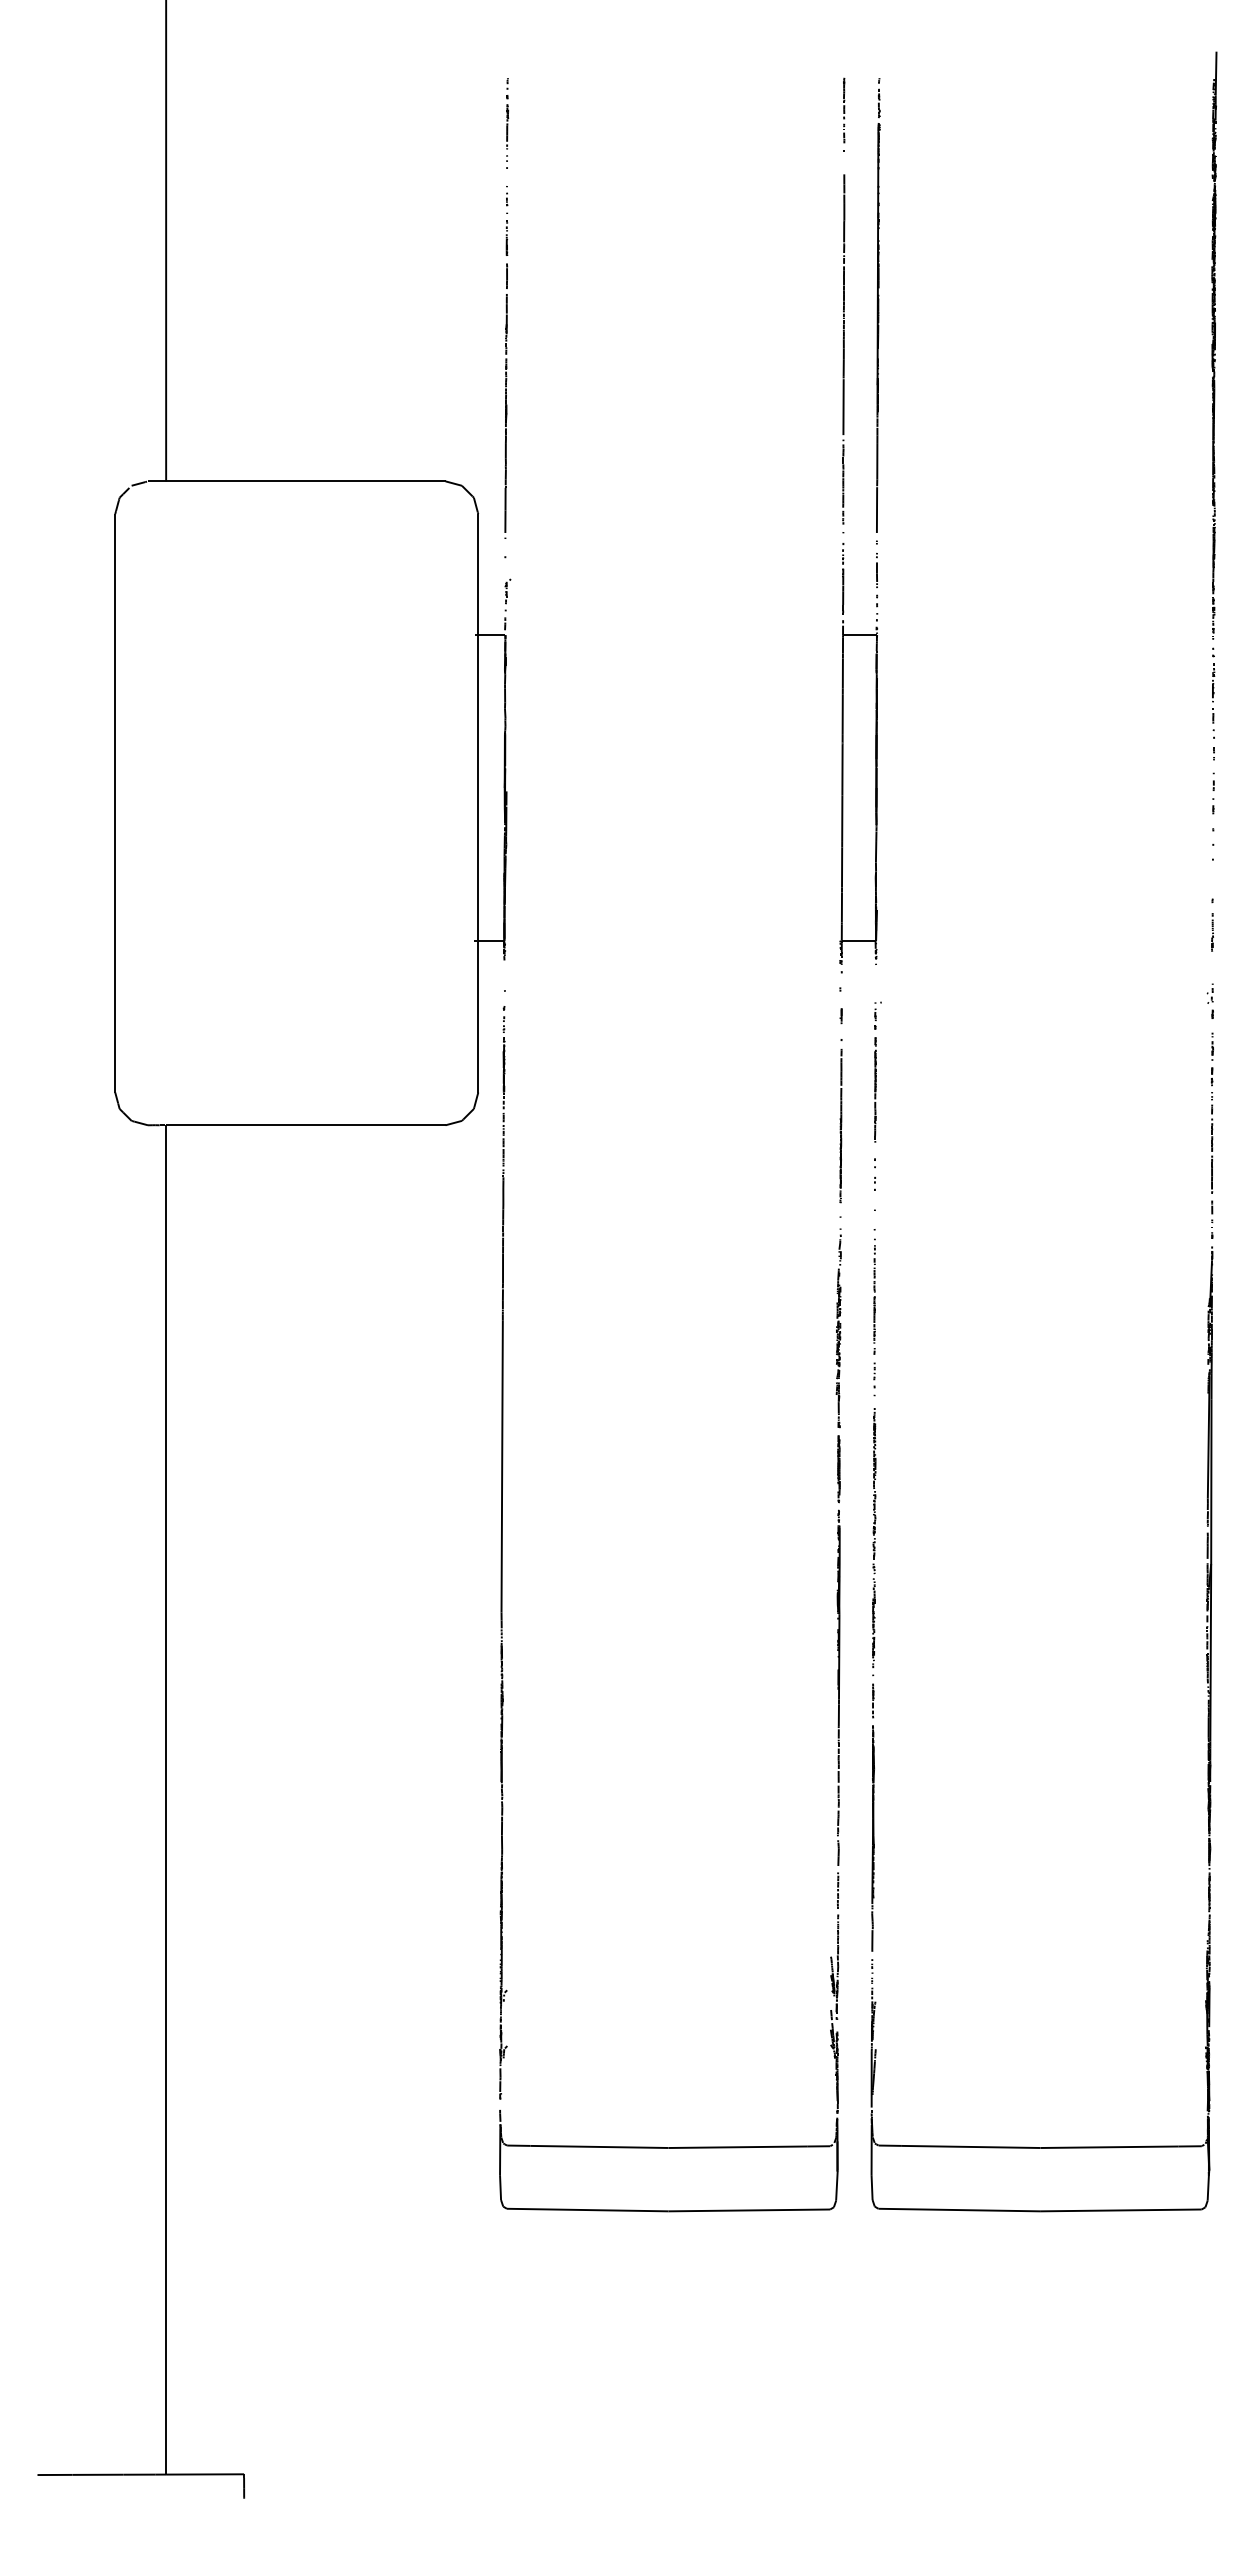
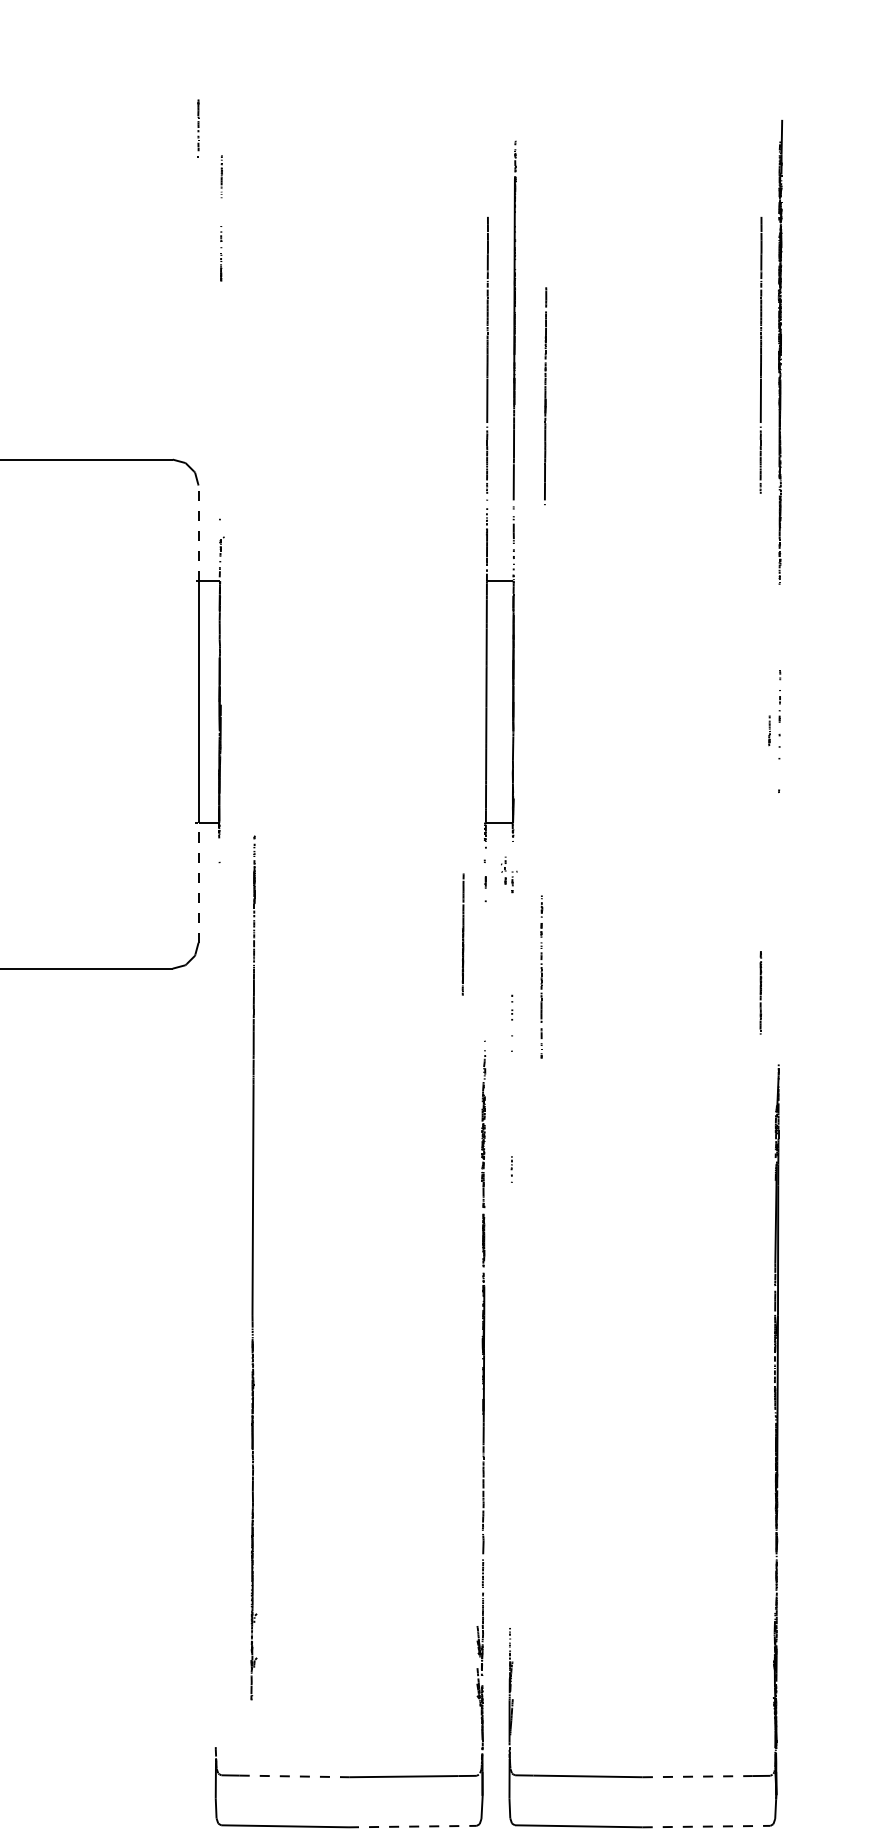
line: (844, 113) -> (198, 127), moved
part: (507, 123) -> (221, 176), size x0.6
line: (1189, 349) -> (760, 355), added
line: (505, 400) -> (545, 395), moved
line: (478, 574) -> (198, 533), solid -> dashed
part: (1213, 692) -> (779, 626), removed
line: (1212, 932) -> (769, 730), moved
part: (1209, 1000) -> (503, 870), moved
line: (478, 1016) -> (198, 882), solid -> dashed
line: (875, 1089) -> (760, 992), moved
line: (840, 1125) -> (462, 934), moved
part: (1211, 1135) -> (541, 976), moved
line: (874, 1296) -> (511, 1104), removed
part: (503, 1552) -> (254, 1267), moved
part: (873, 1679) -> (511, 1406), removed
line: (599, 2146) -> (294, 1776), solid -> dashed
line: (1110, 2147) -> (698, 1776), solid -> dashed
line: (749, 2210) -> (412, 1826), solid -> dashed
line: (1120, 2210) -> (706, 1826), solid -> dashed

